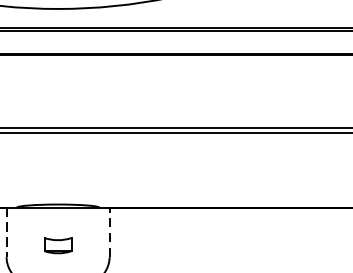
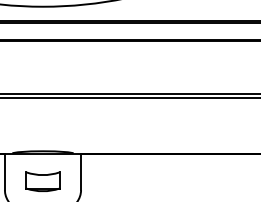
line: (110, 231) -> (81, 171), dashed -> solid
line: (5, 233) -> (4, 172), dashed -> solid
part: (57, 245) -> (42, 181), size x1.67

